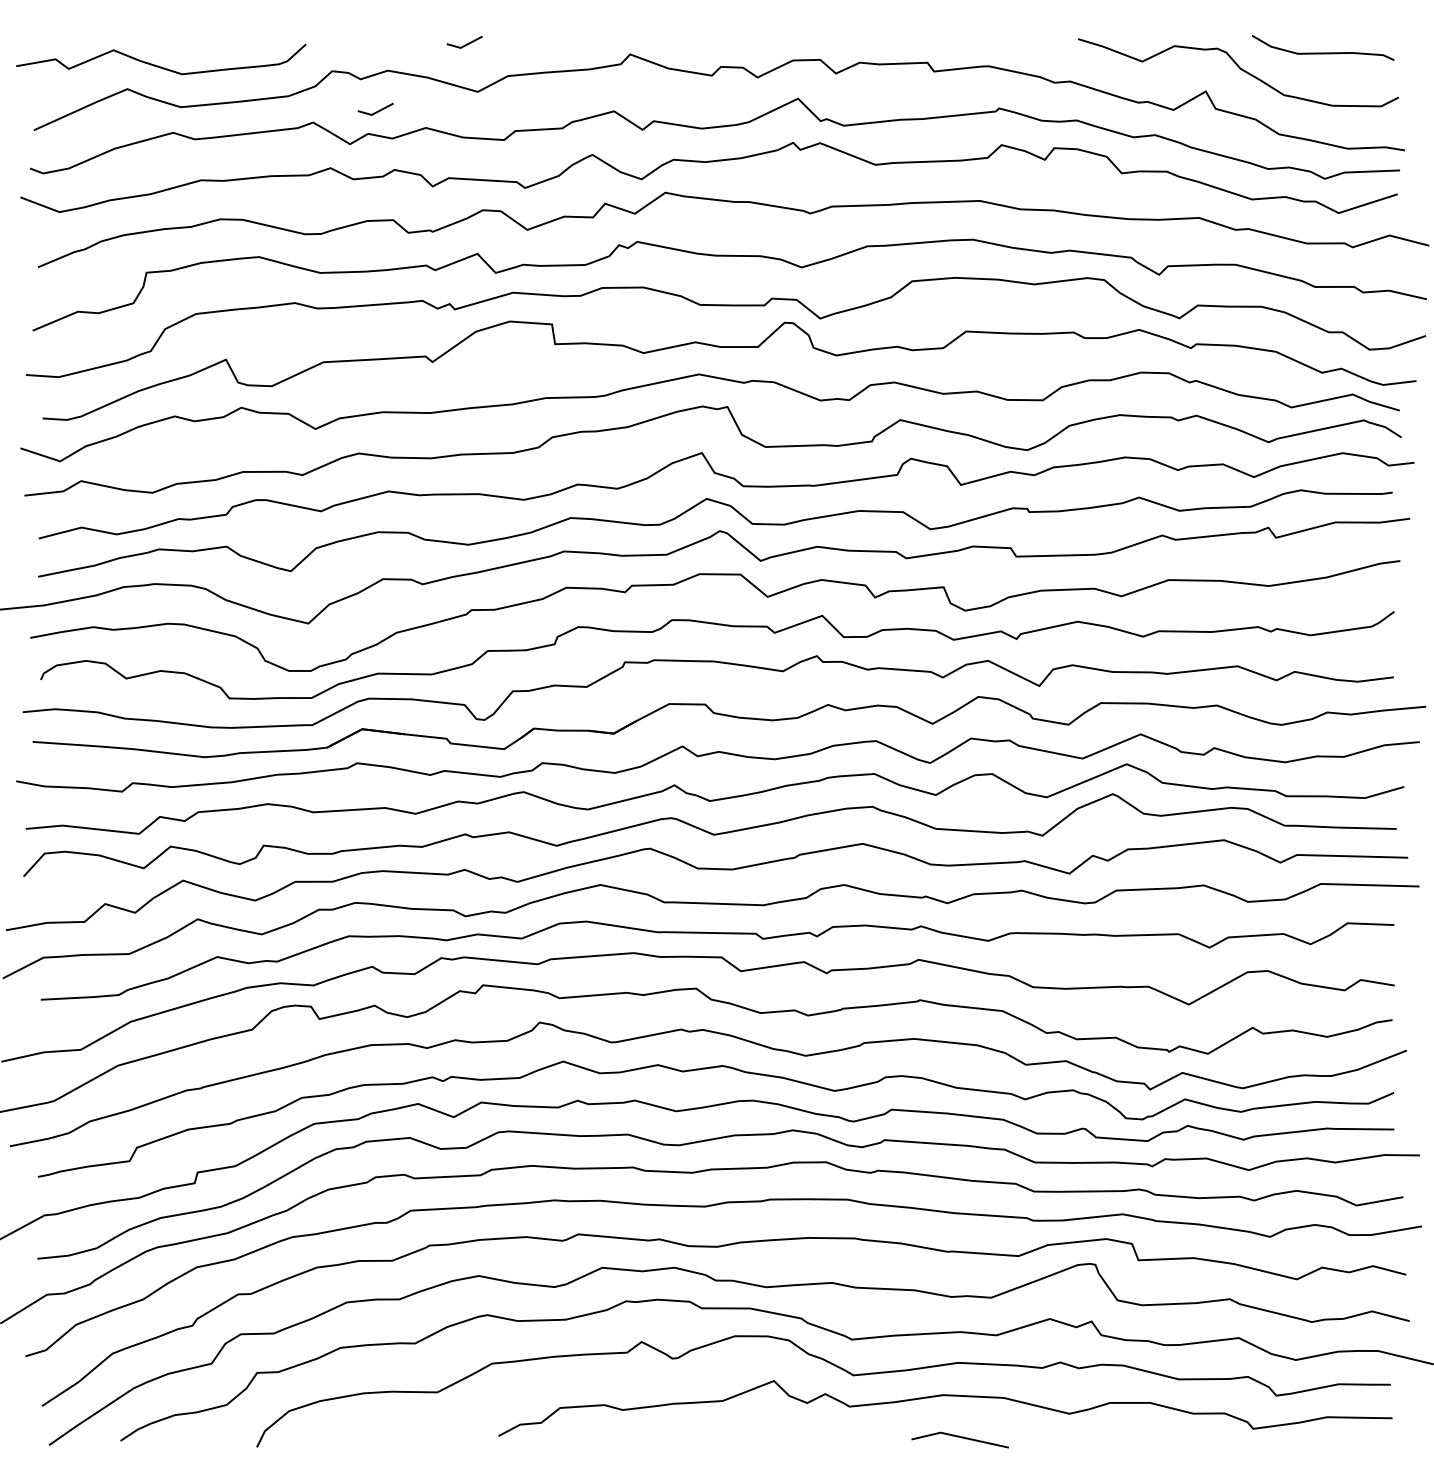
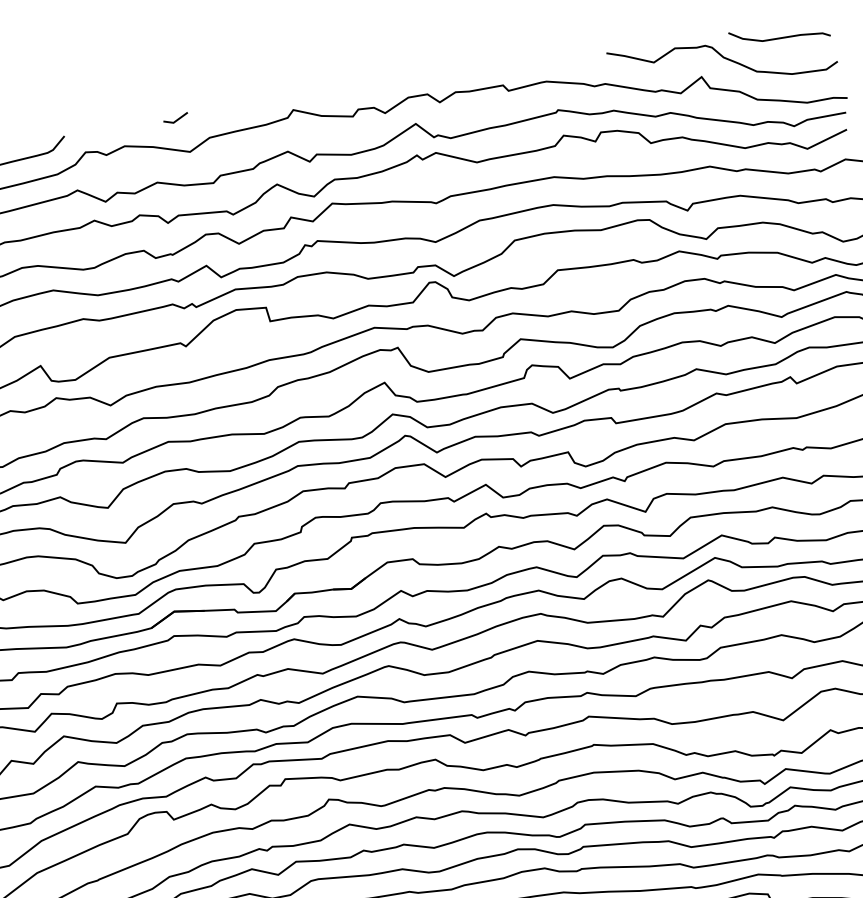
line: (375, 111) -> (120, 176), removed

